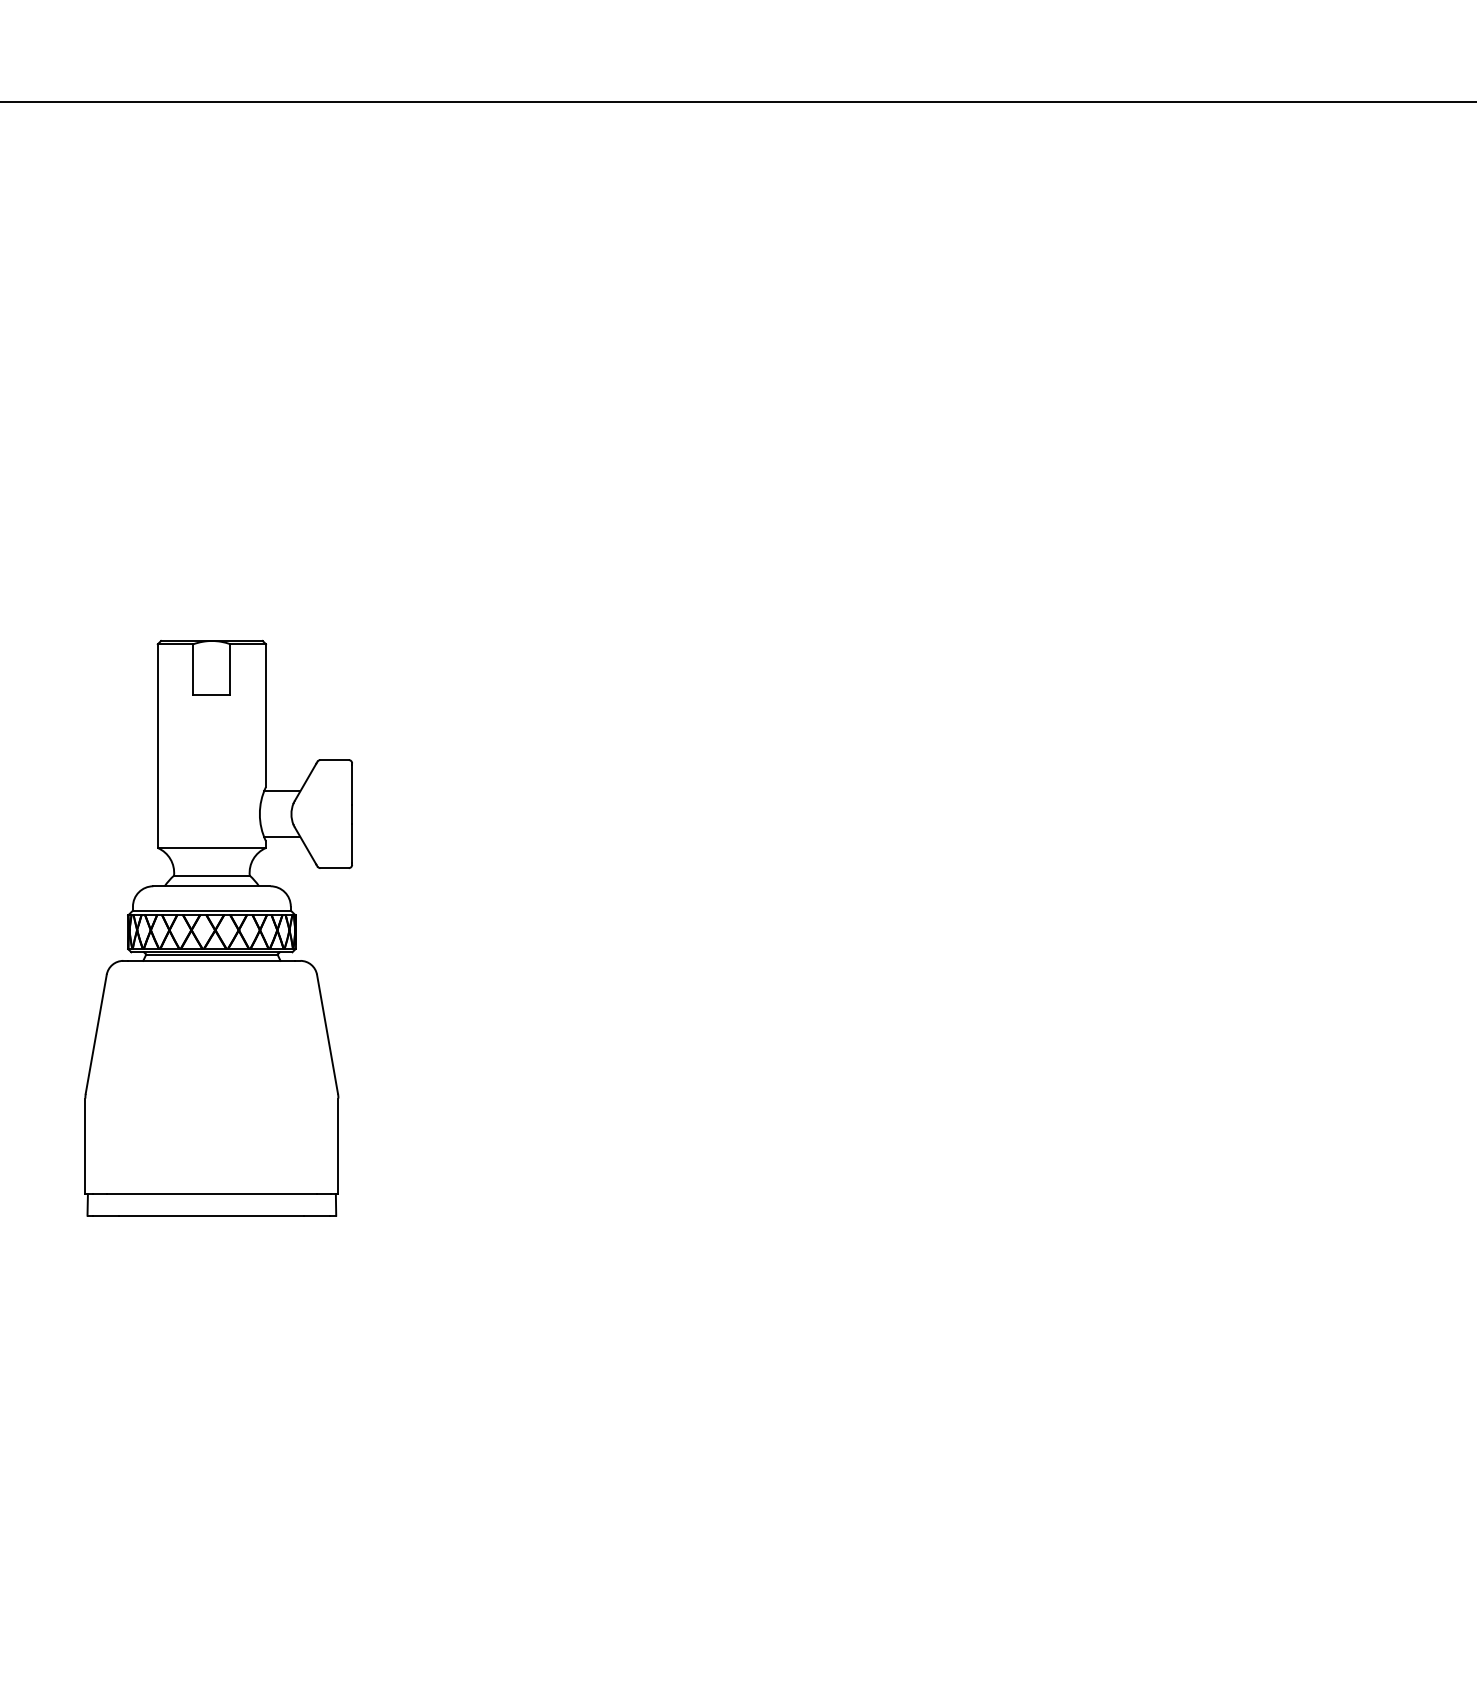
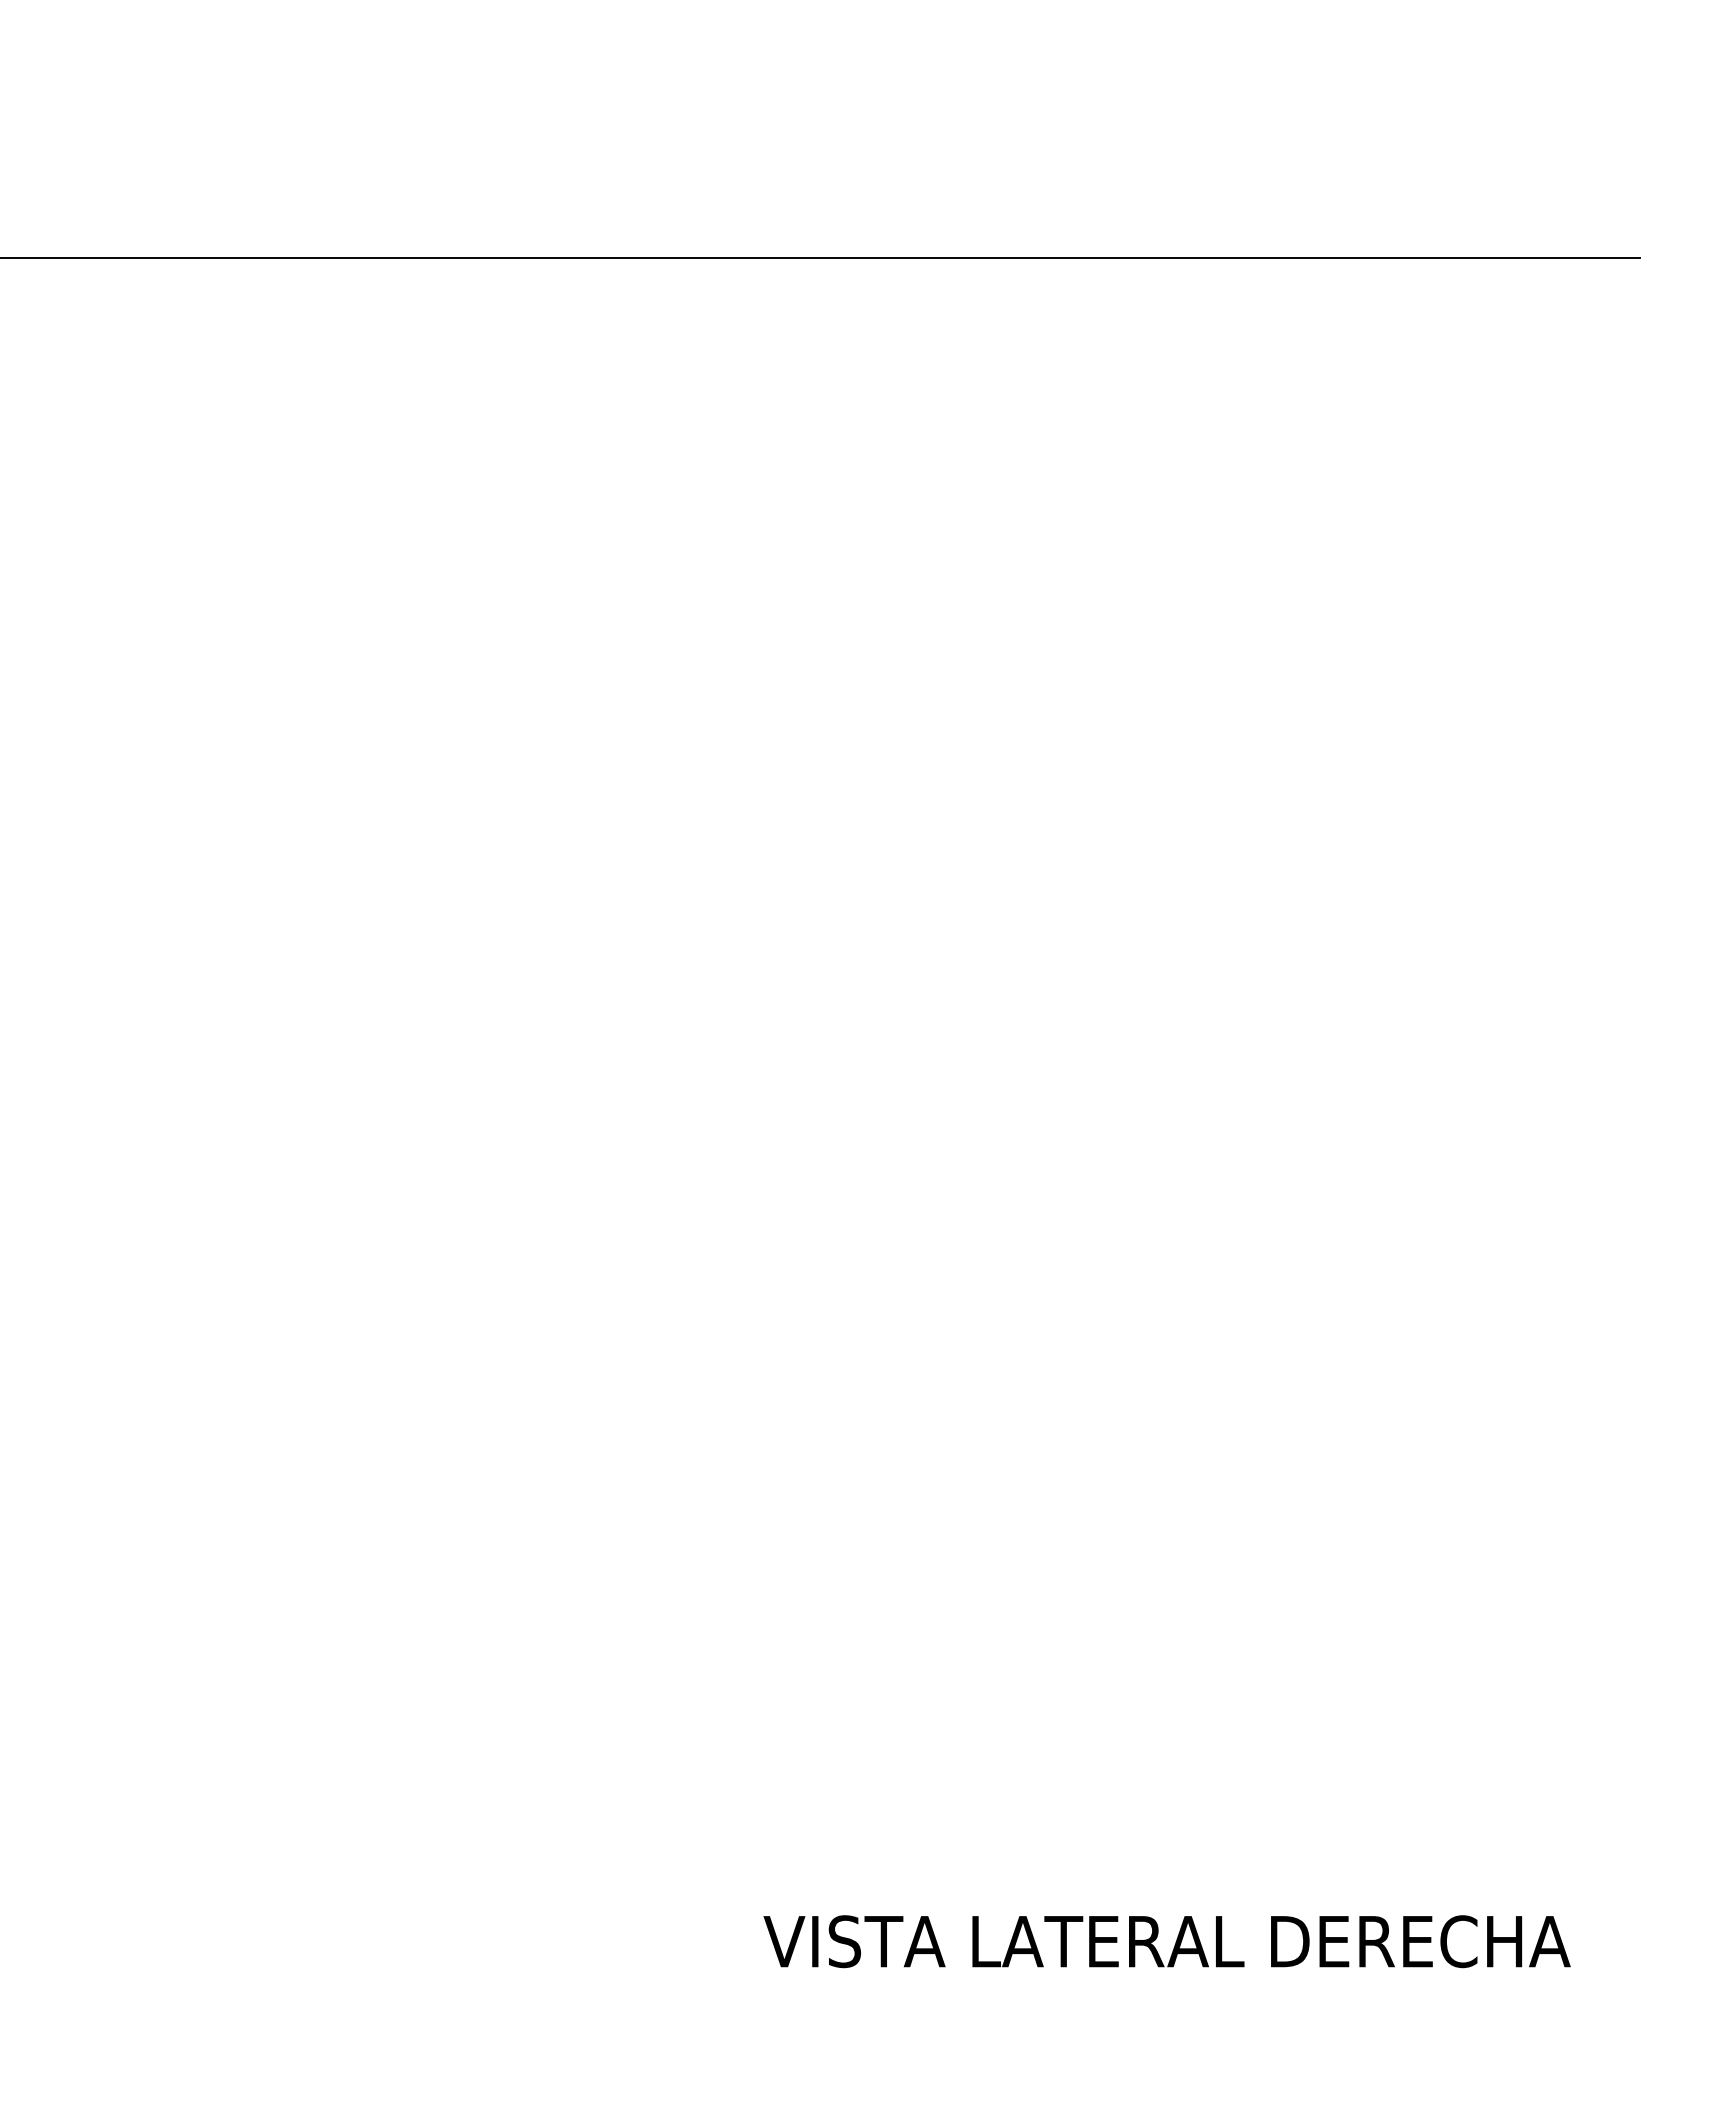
part: (218, 928) -> (321, 1084), removed

